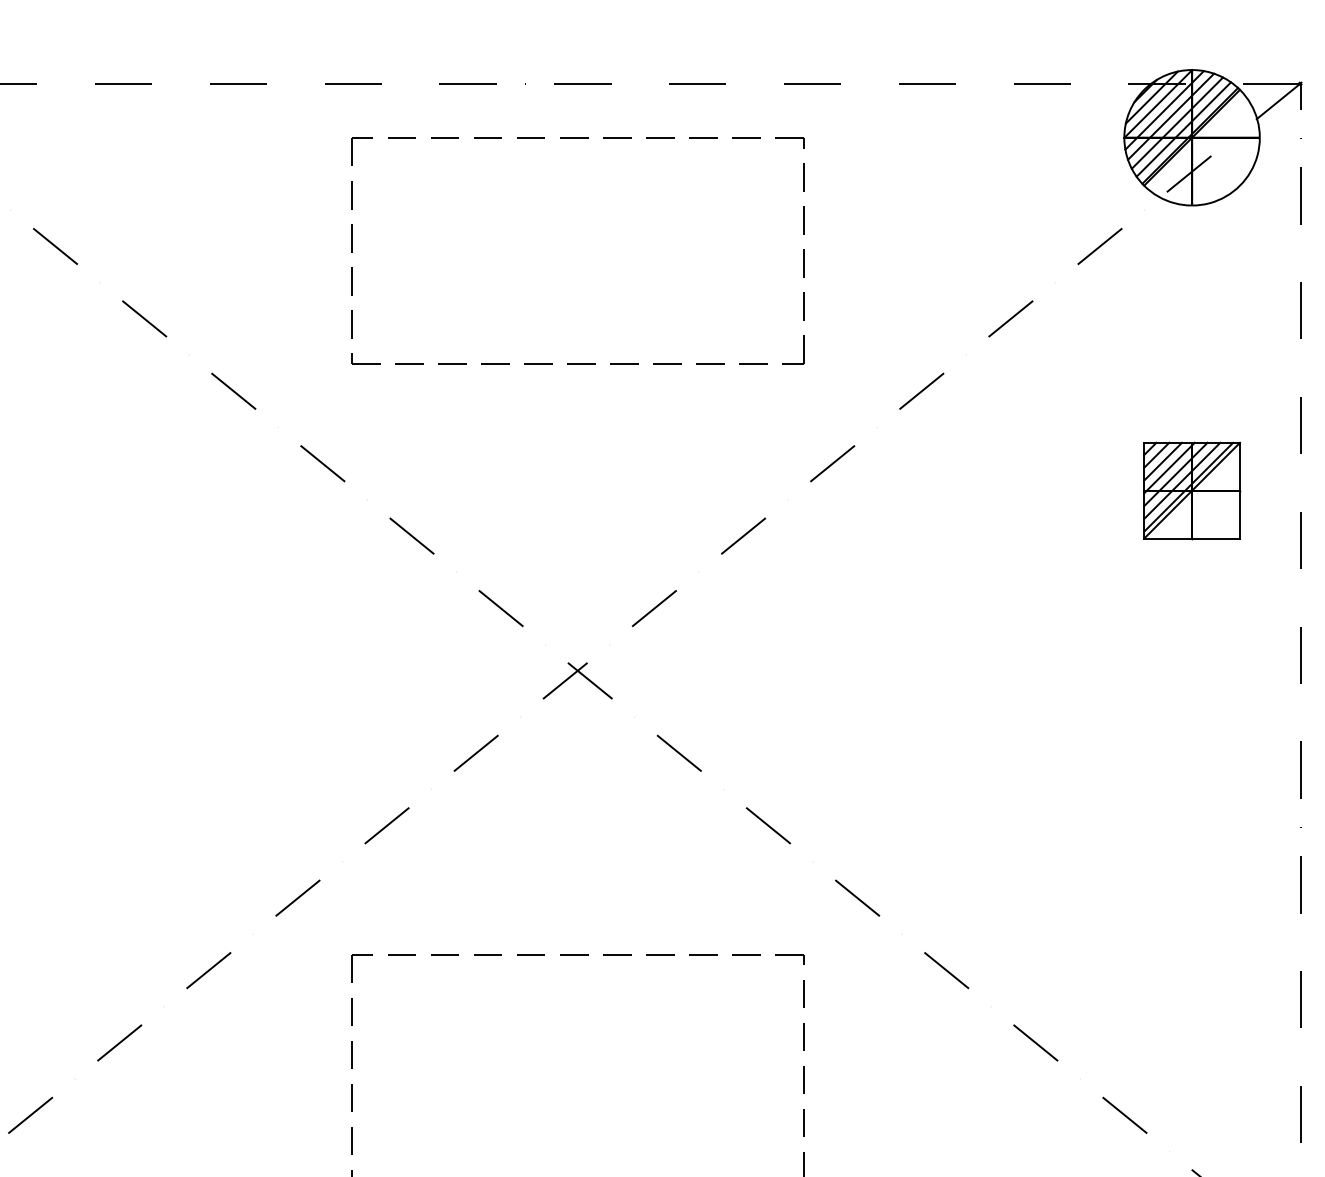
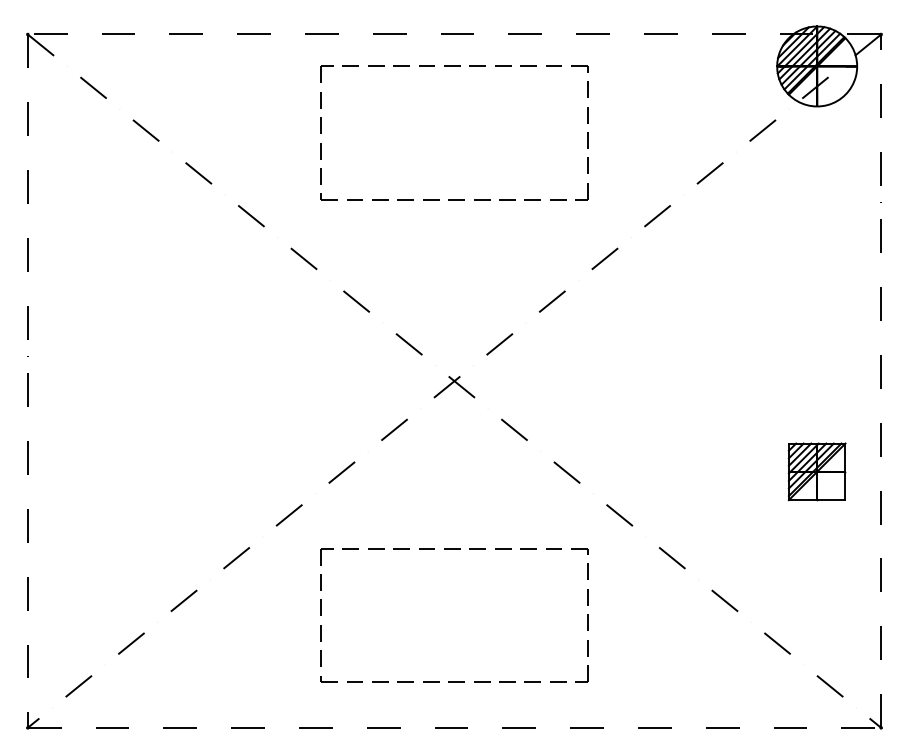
part: (1190, 490) -> (816, 471), moved

